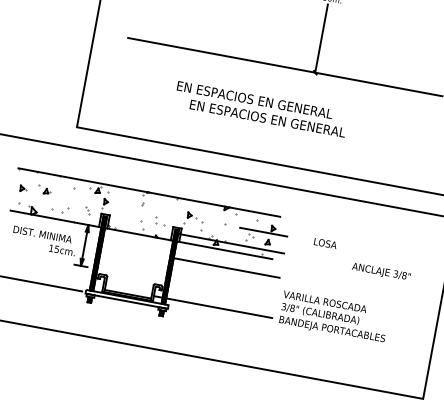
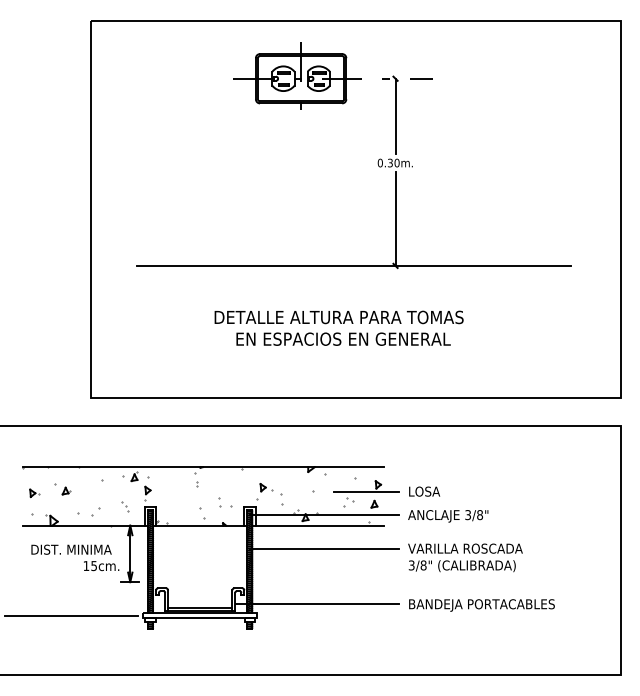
text: (267, 102) -> (339, 317), EN ESPACIOS EN GENERAL -> DETALLE ALTURA PARA TOMAS
text: (325, 243) -> (424, 491), moved
text: (381, 272) -> (448, 516), moved
text: (323, 308) -> (465, 557), moved

